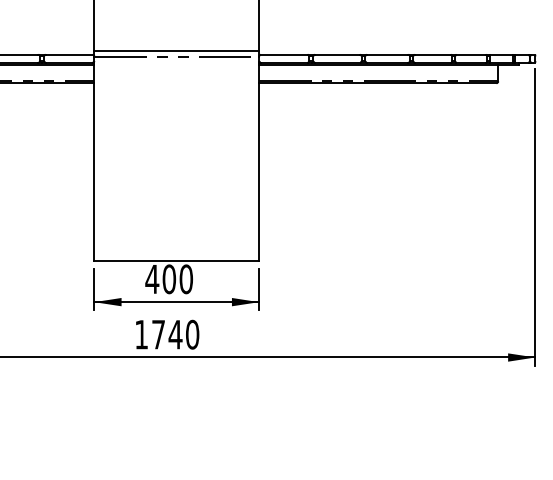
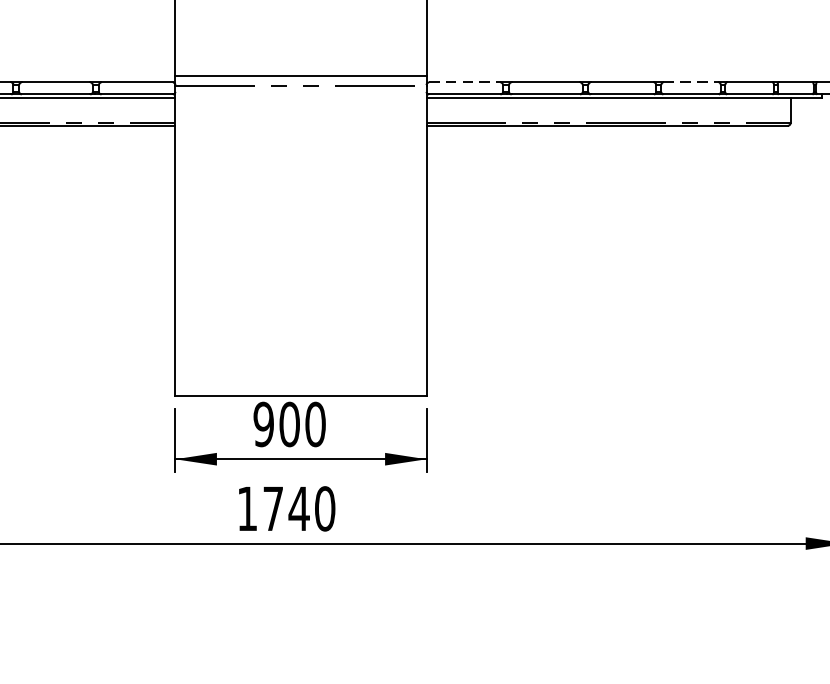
line: (284, 54) -> (465, 82), solid -> dashed
line: (433, 54) -> (692, 82), solid -> dashed
text: (152, 279) -> (264, 424), 400 -> 900

